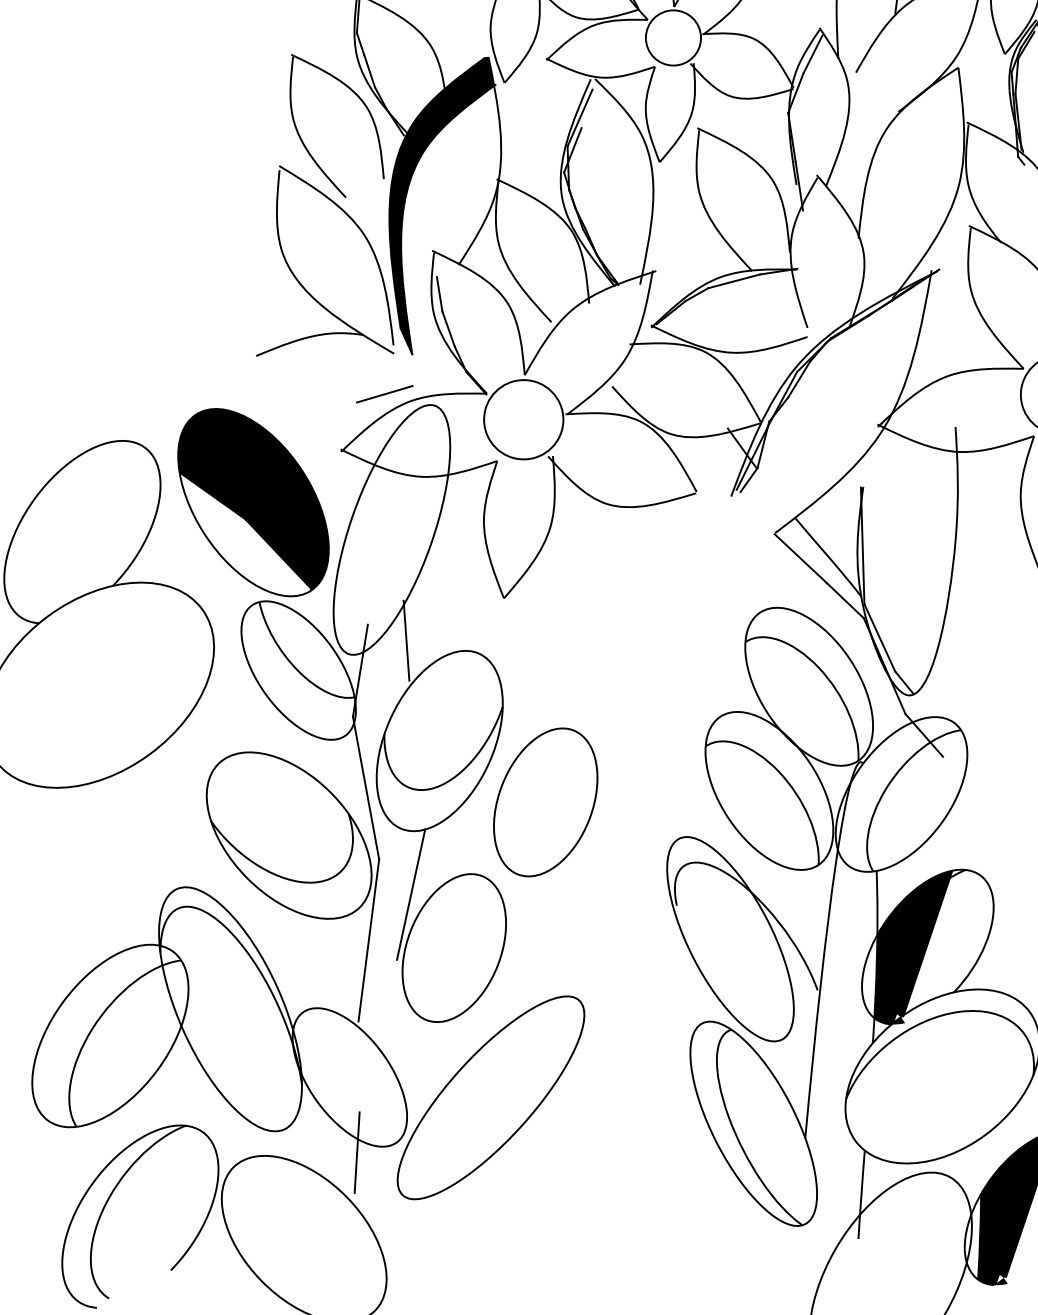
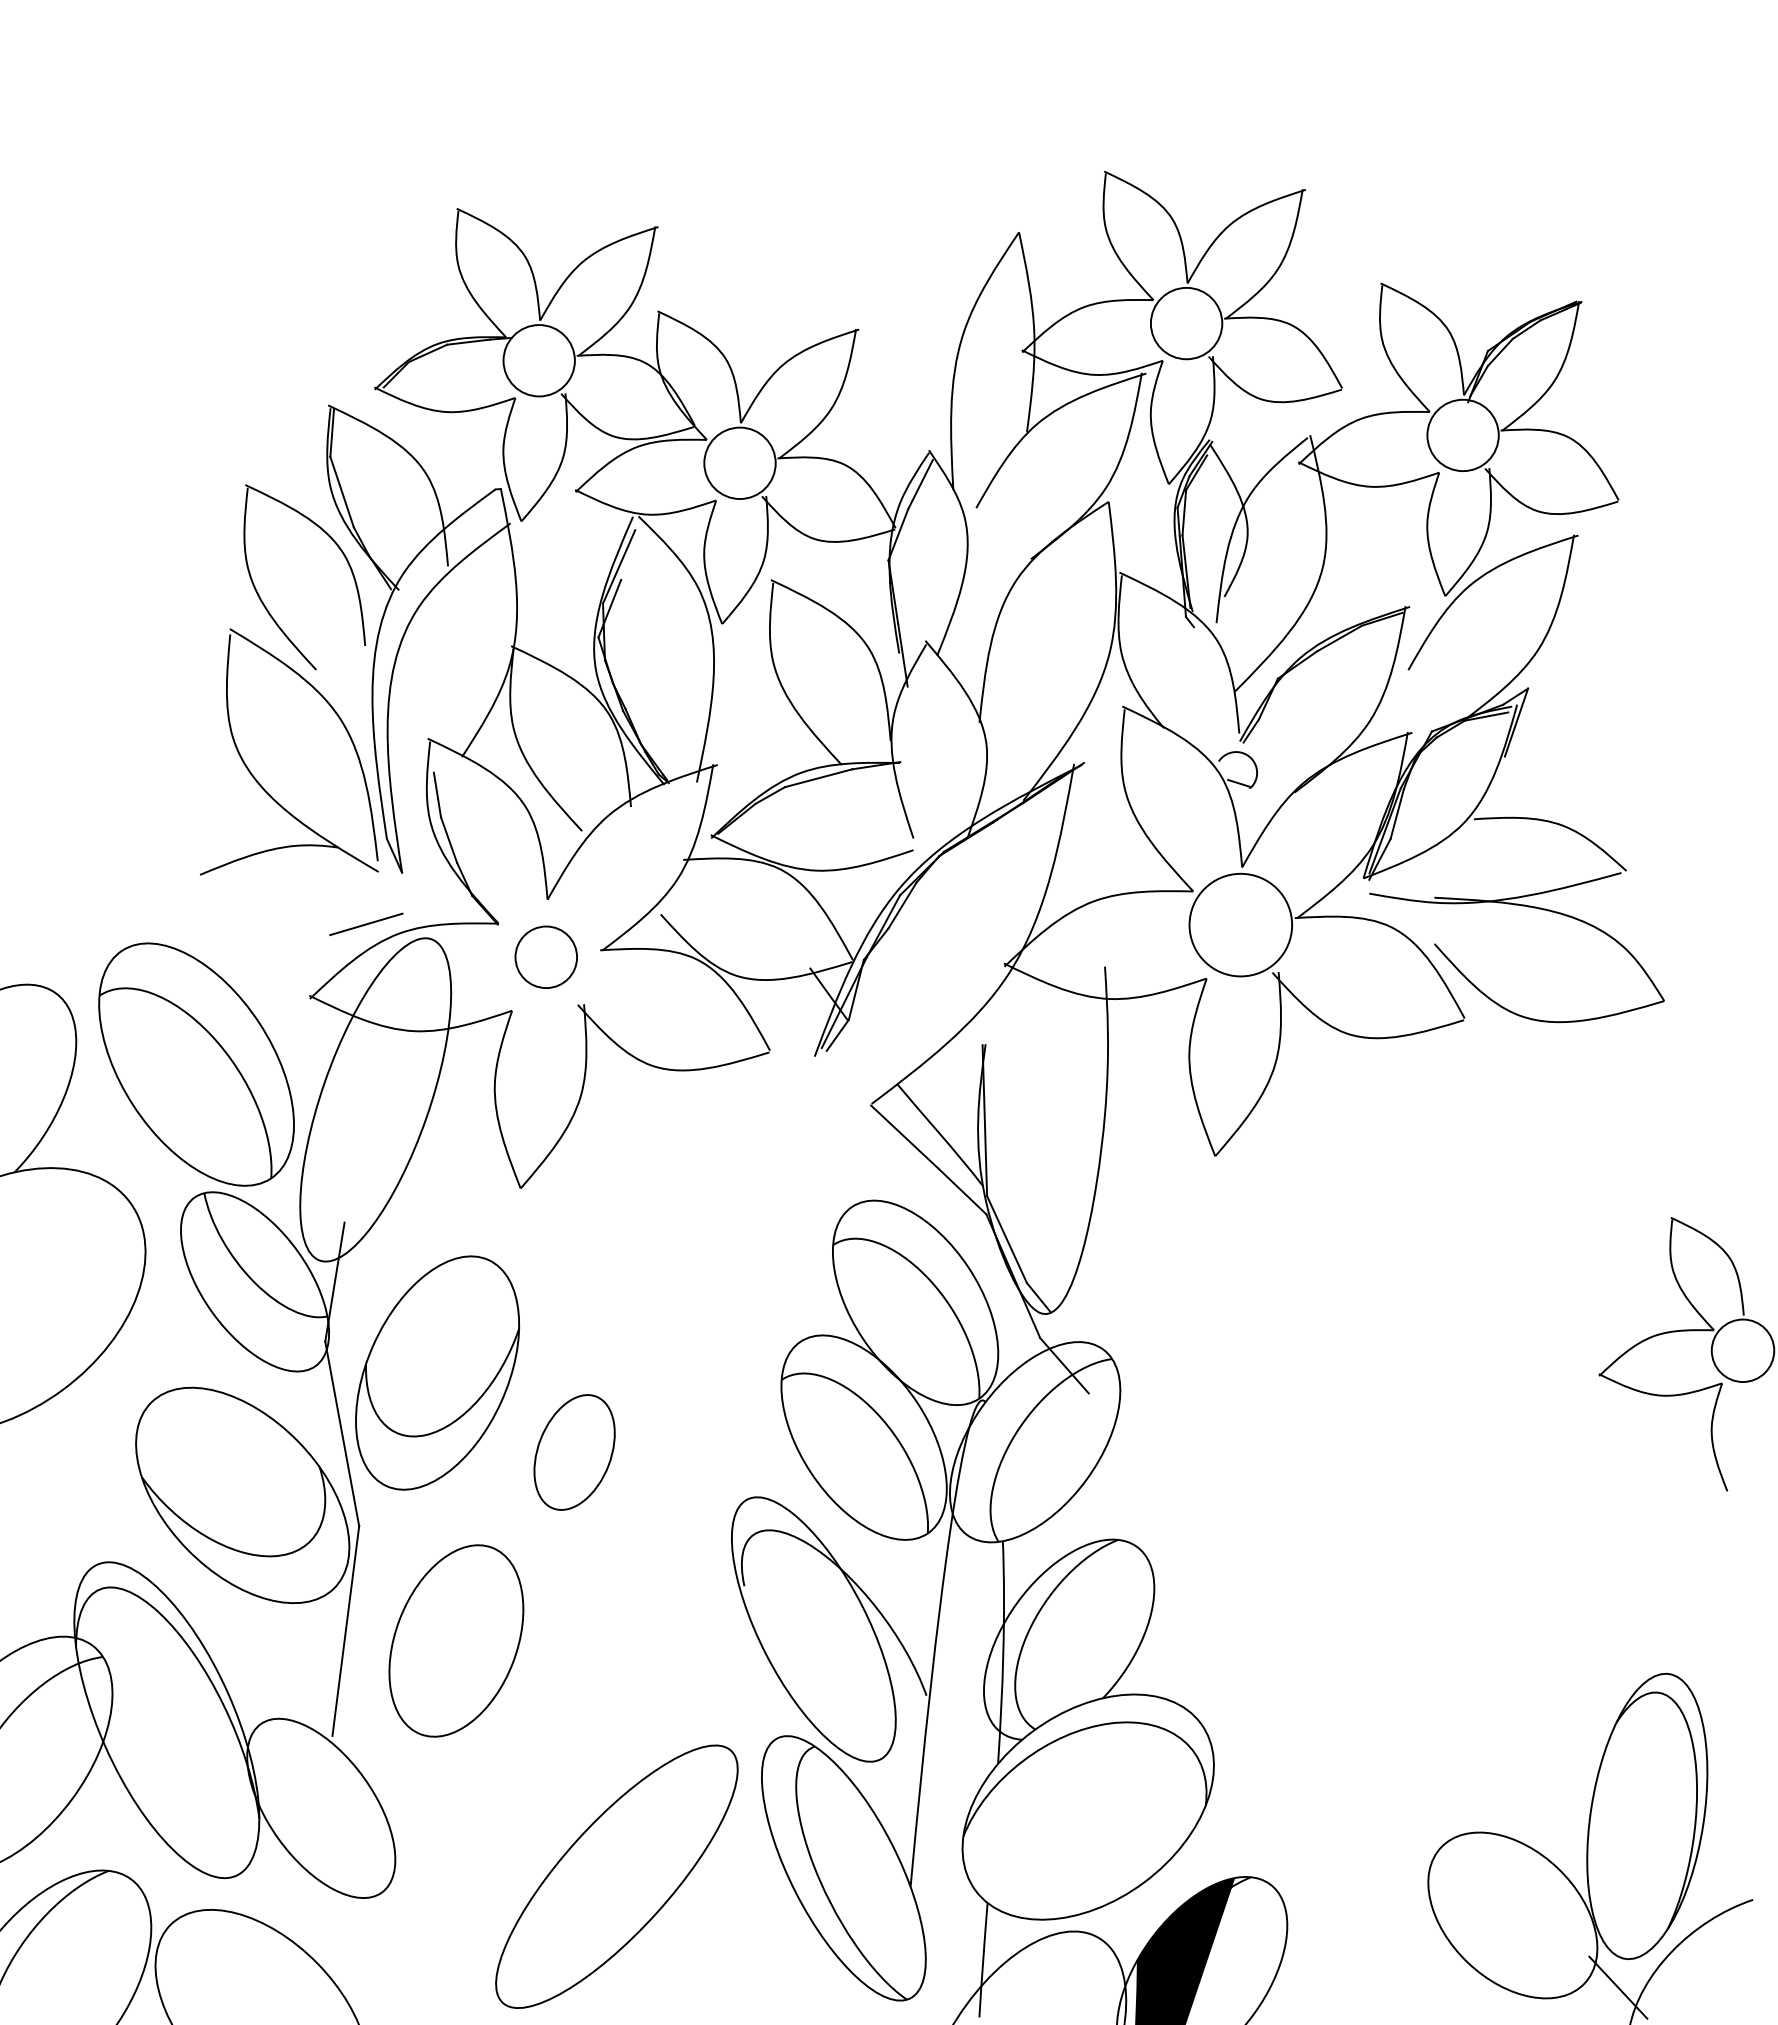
fill: (442, 205) -> (440, 680), removed
circle: (523, 419) -> (545, 957), size x0.6
fill: (253, 499) -> (196, 1060), removed
line: (406, 640) -> (394, 1242), removed
part: (545, 802) -> (574, 1452), size x0.6
line: (411, 894) -> (400, 1571), removed
fill: (913, 946) -> (1050, 1639), removed
part: (490, 1097) -> (616, 1876), moved
line: (357, 1152) -> (330, 1905), removed

